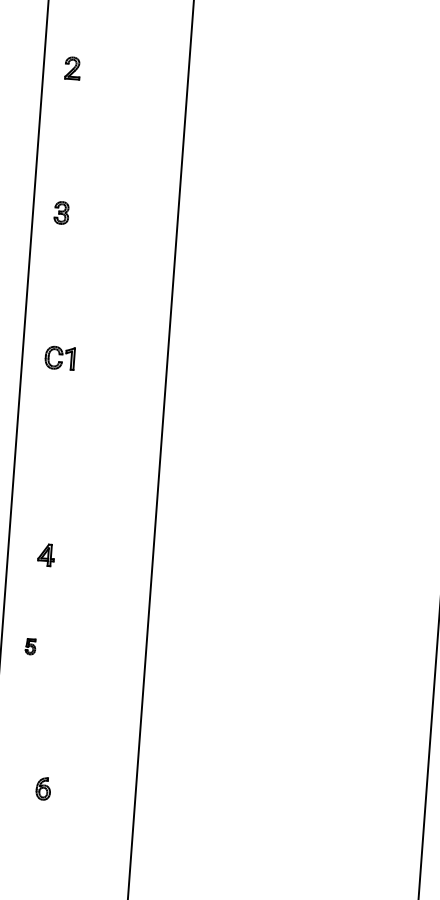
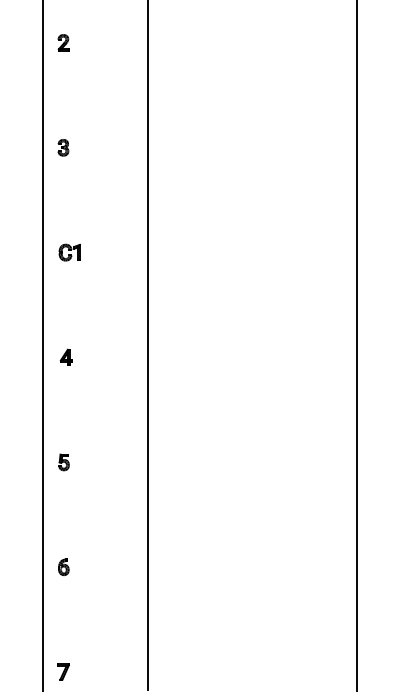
part: (45, 553) -> (65, 356), moved
part: (29, 646) -> (63, 462), size x1.43
part: (43, 787) -> (63, 566), moved

